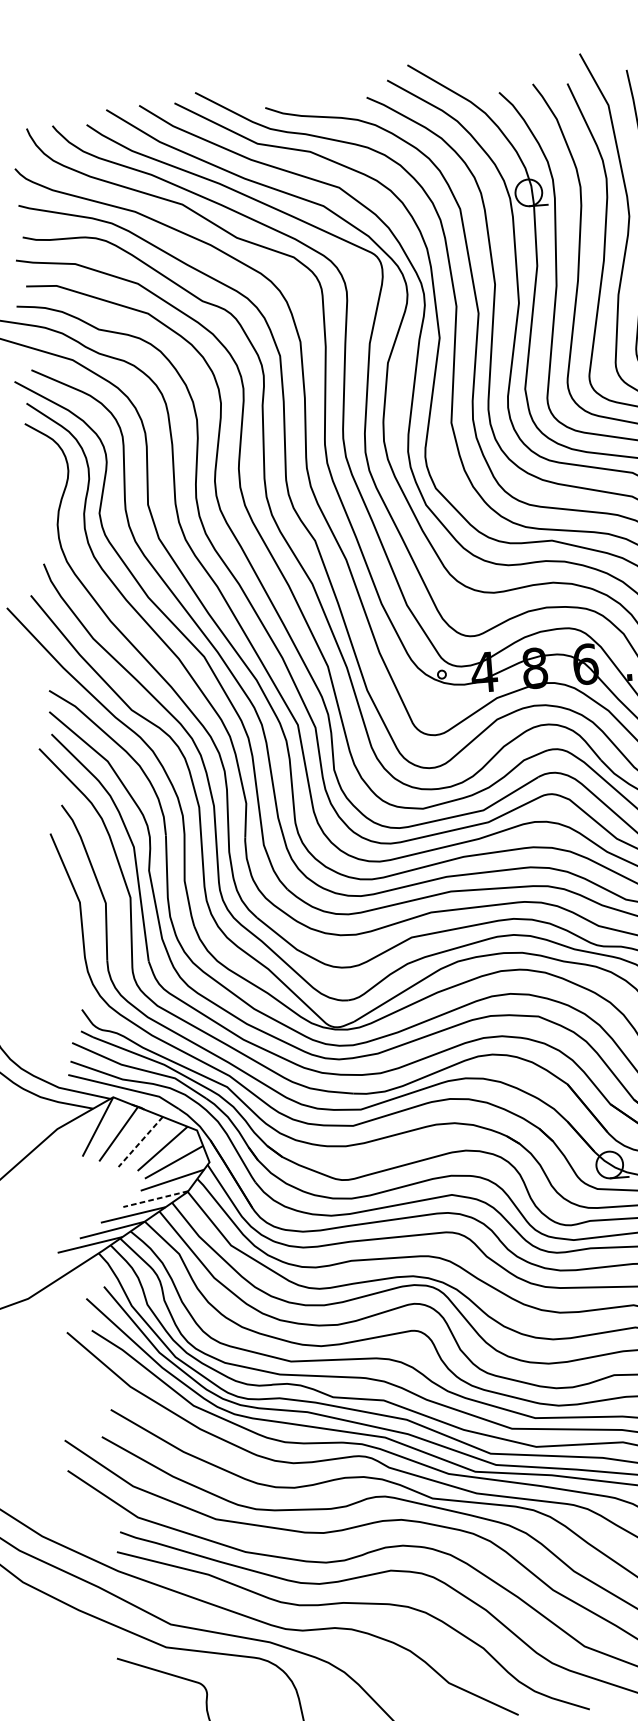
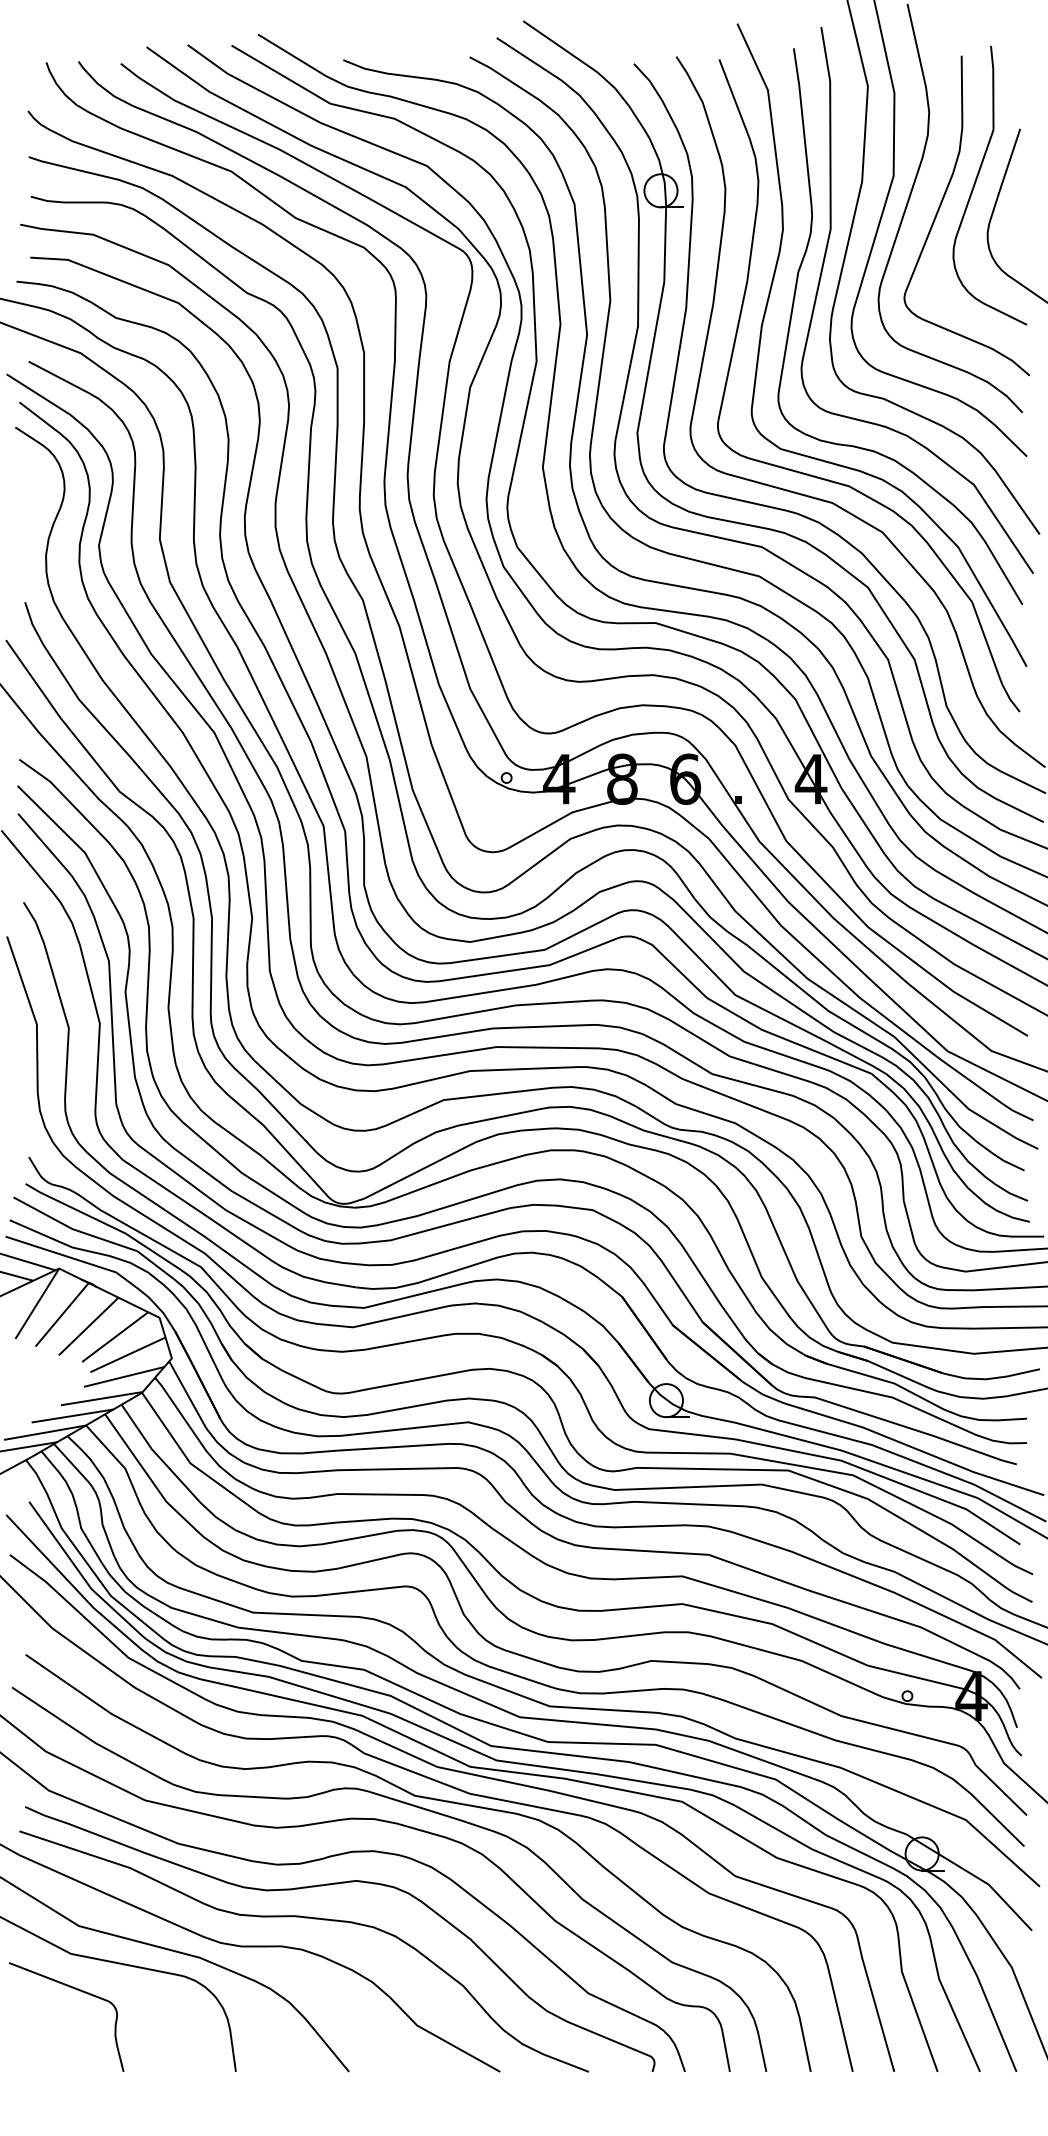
line: (140, 1141) -> (88, 1326), dashed -> solid
line: (155, 1199) -> (101, 1398), dashed -> solid

